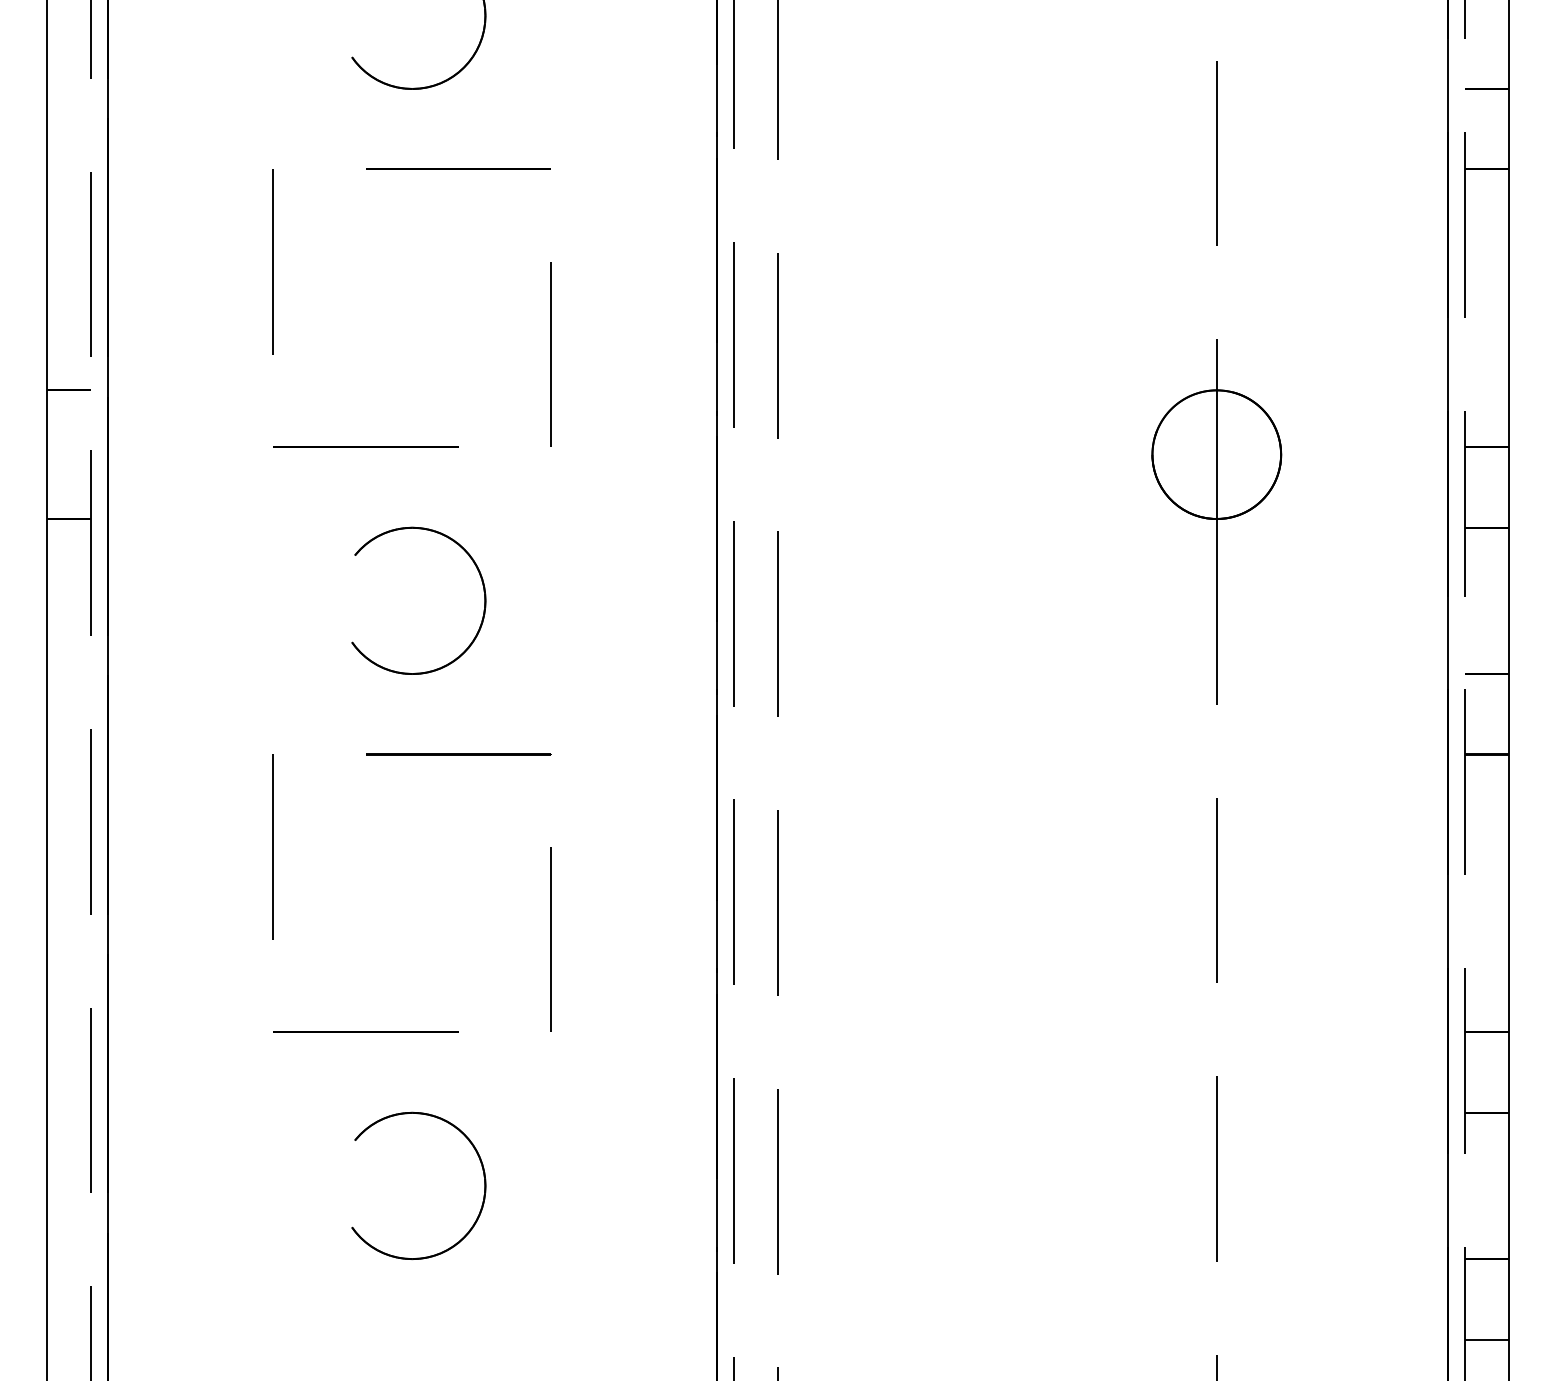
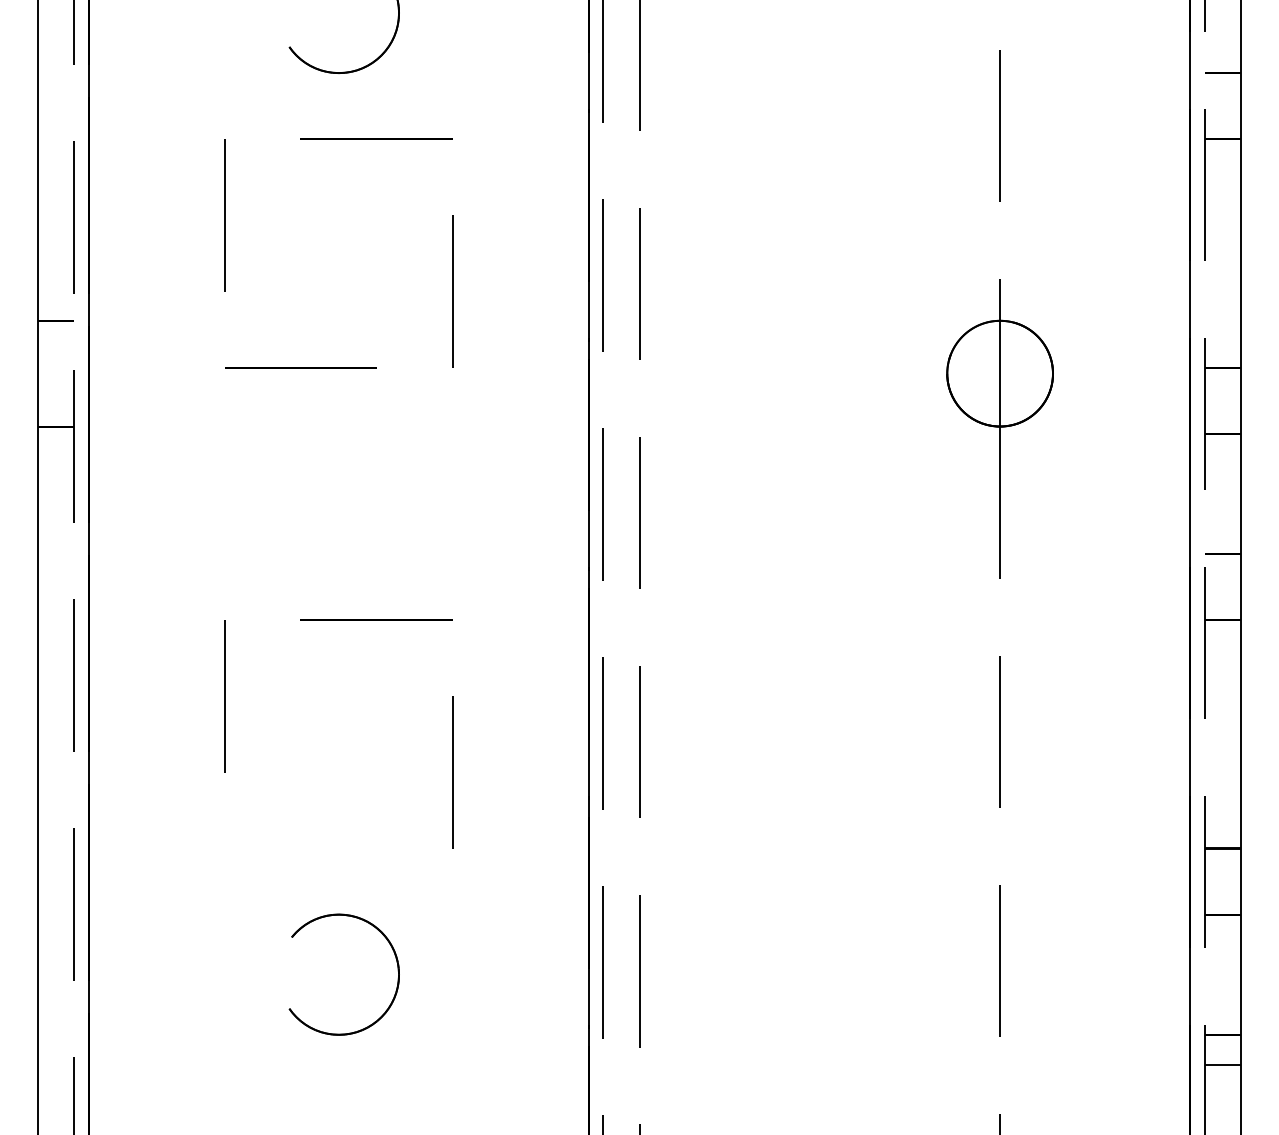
part: (483, 591) -> (397, 486), removed
line: (365, 1031) -> (300, 847), removed
line: (1487, 1339) -> (1222, 1064), moved

